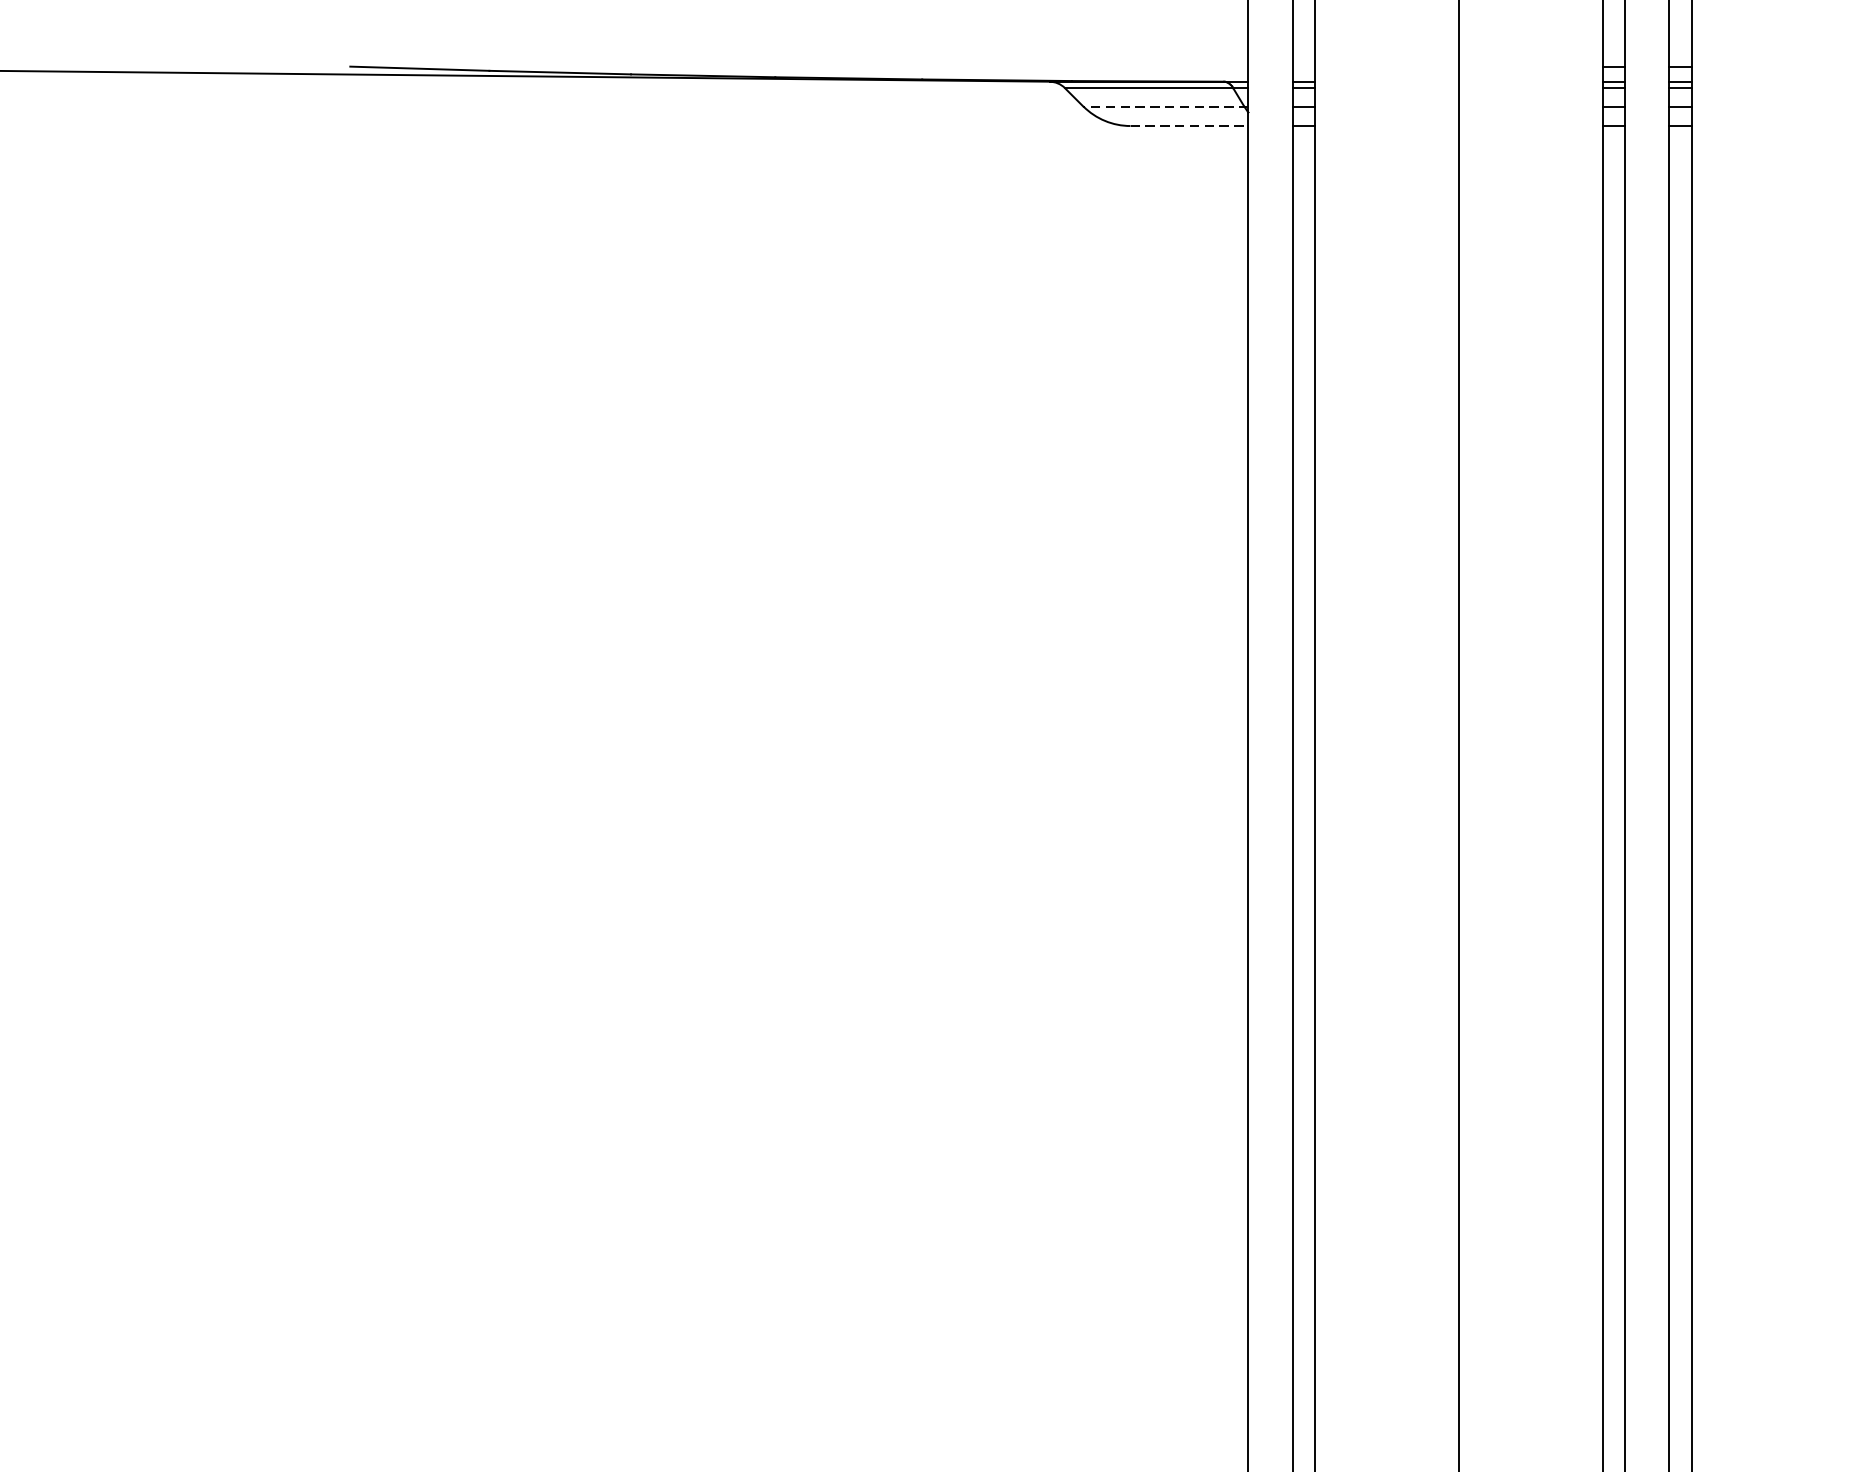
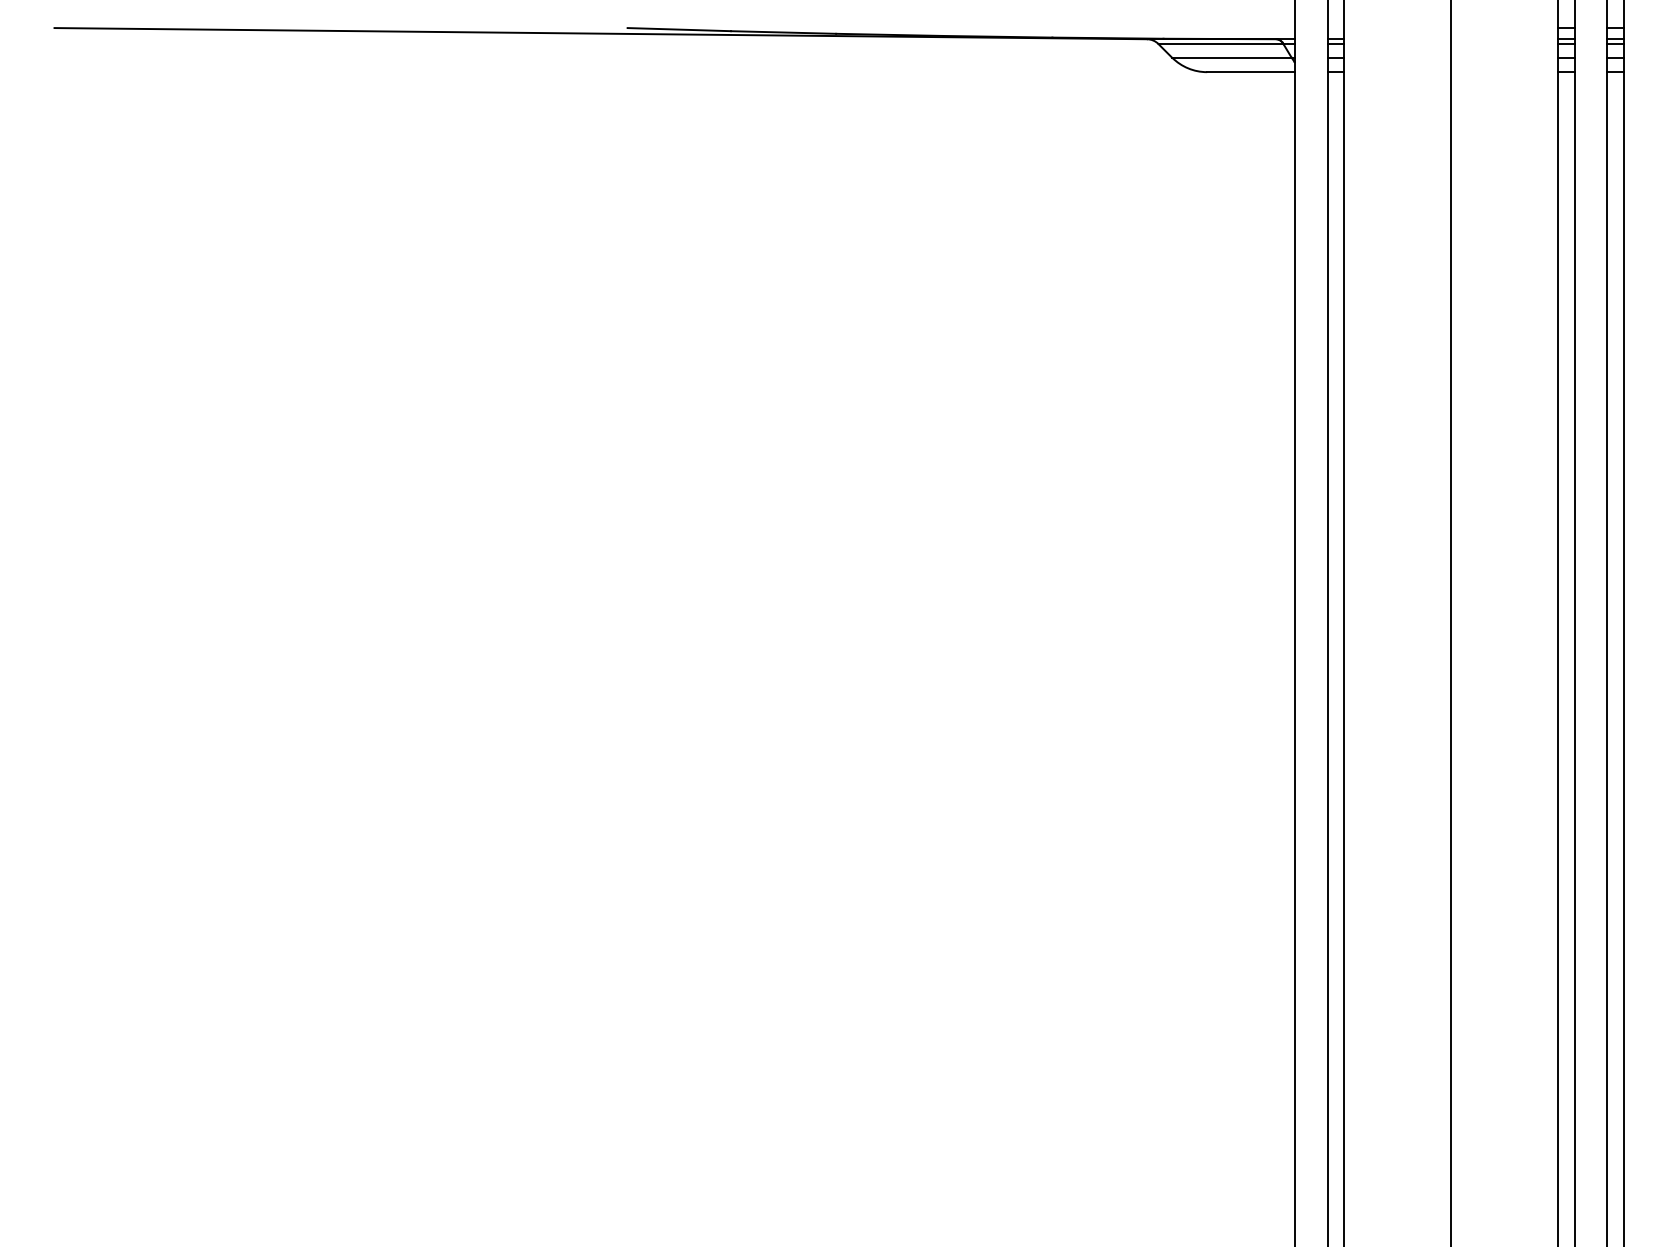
line: (1164, 106) -> (1232, 57), dashed -> solid
line: (1188, 126) -> (1250, 72), dashed -> solid

